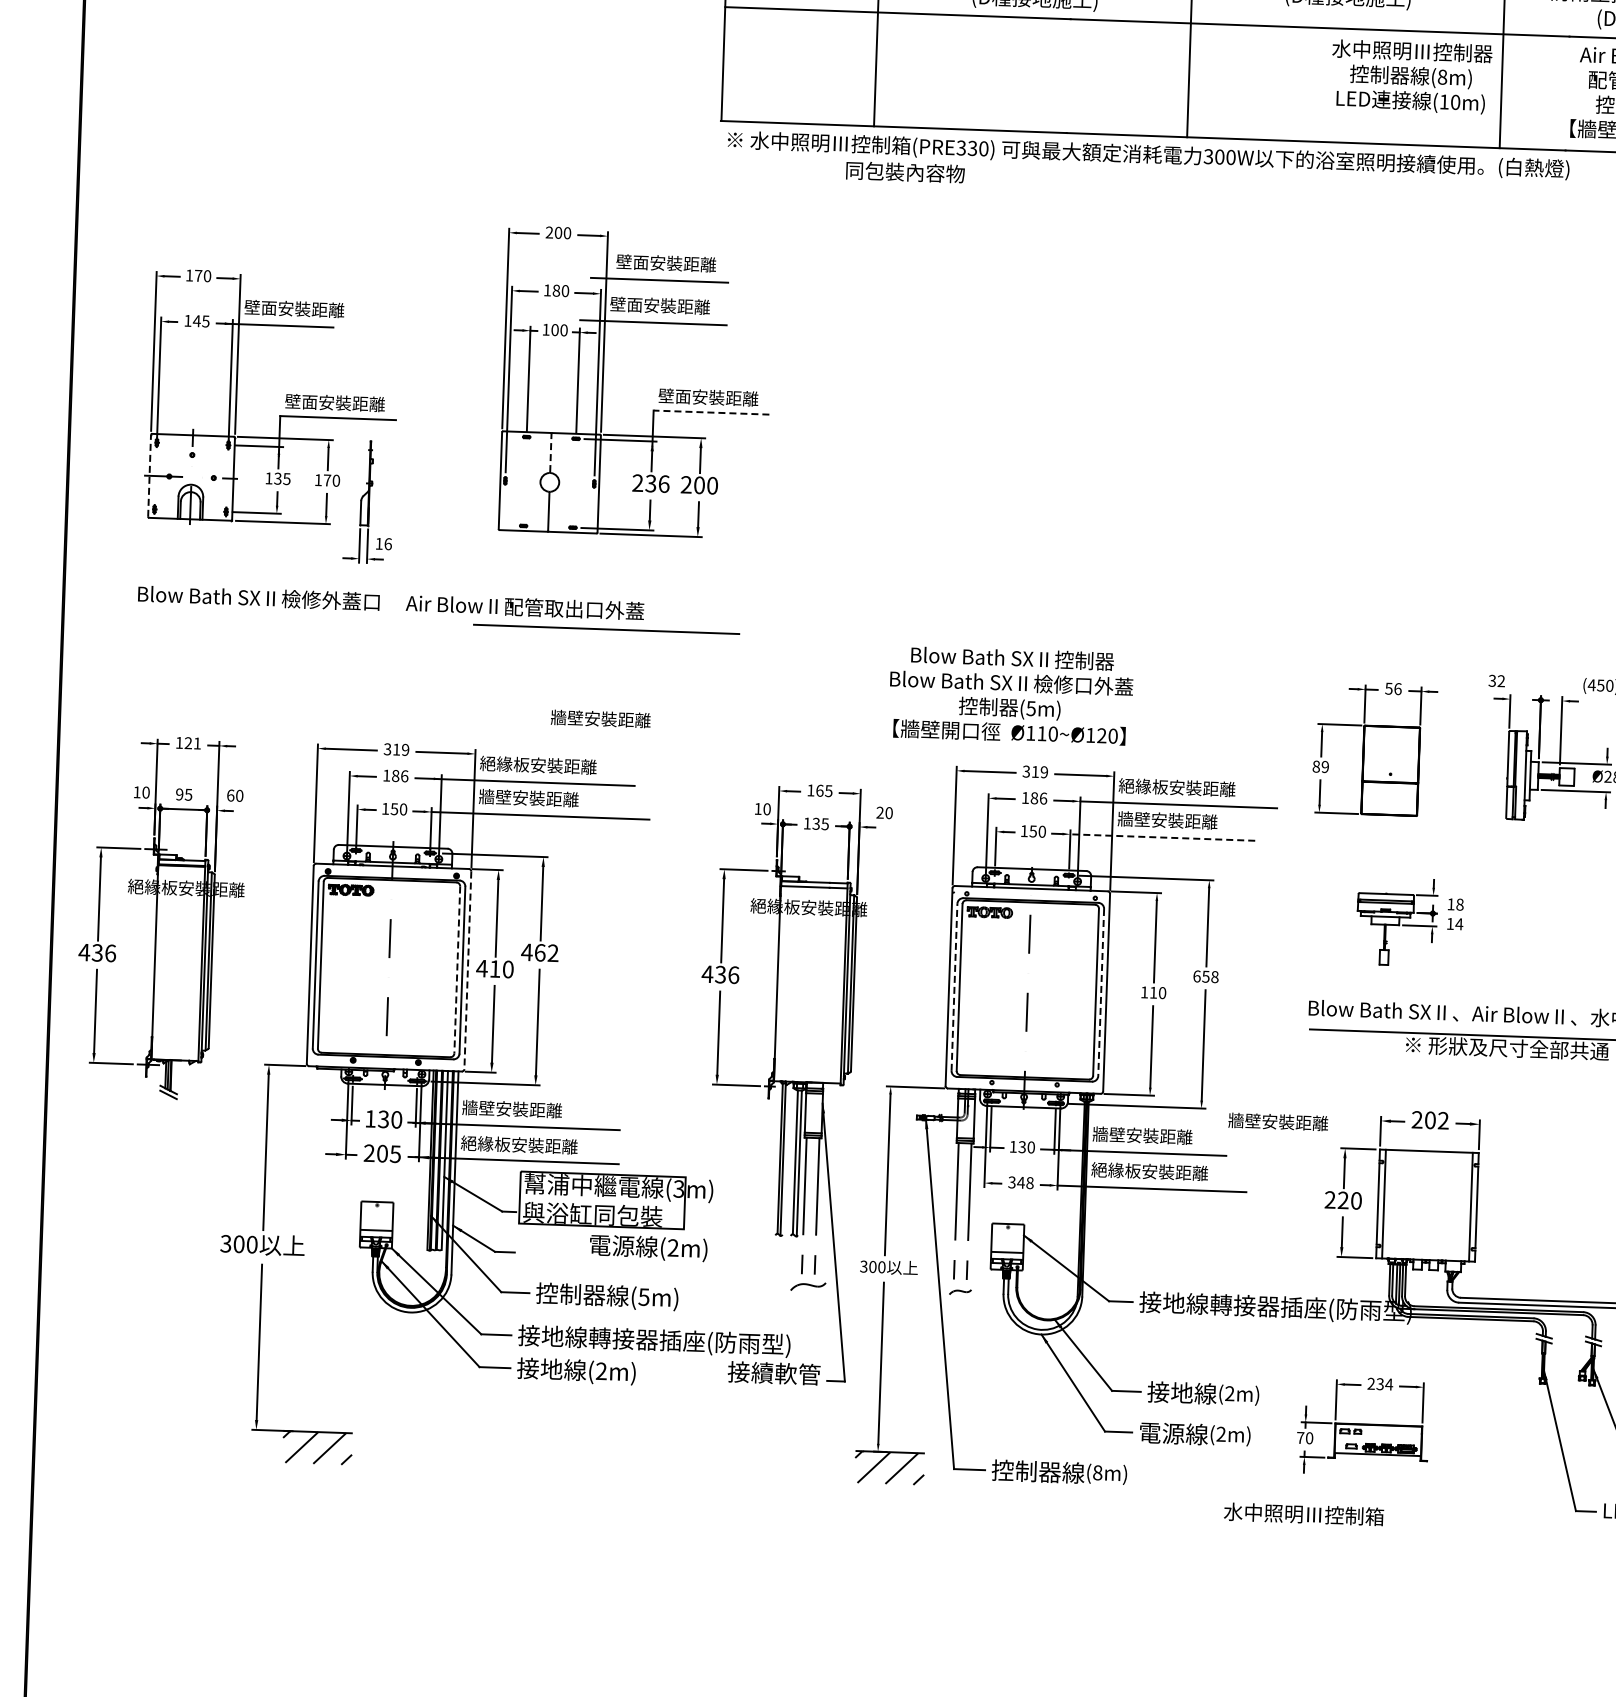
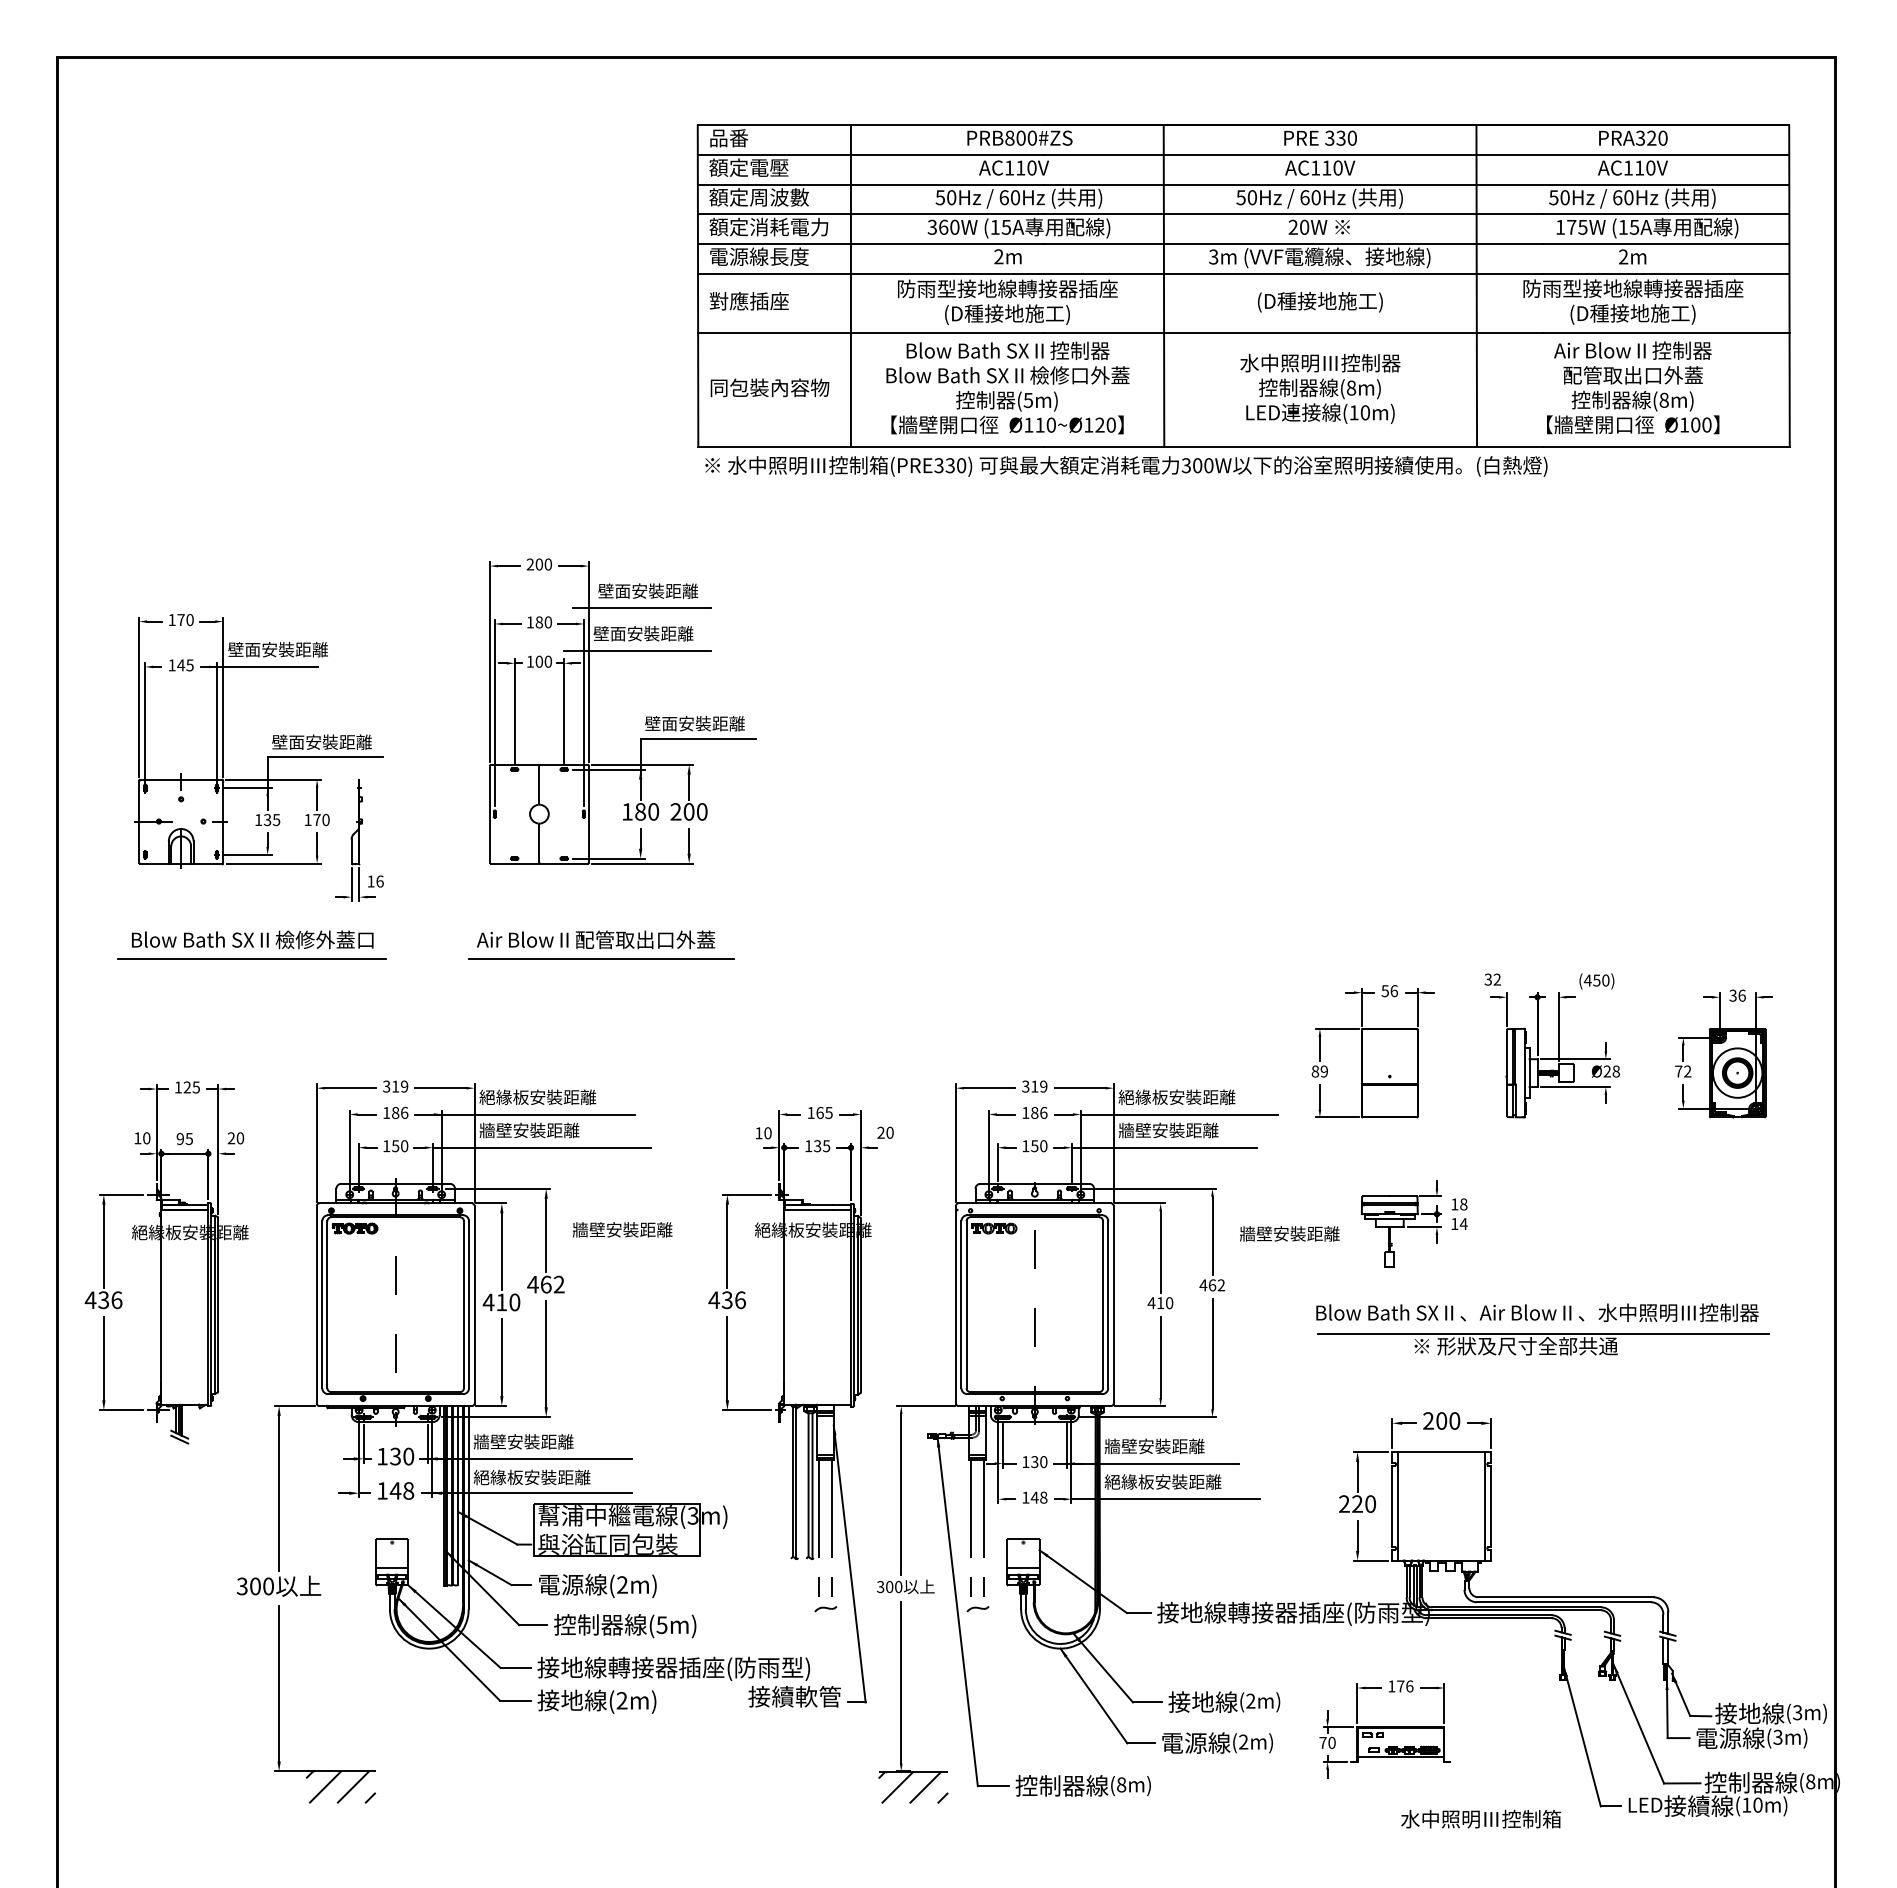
text: (1411, 76) -> (1320, 388), moved
text: (904, 171) -> (769, 387), moved
line: (711, 412) -> (698, 738), dashed -> solid
line: (550, 452) -> (539, 784), dashed -> solid
line: (149, 475) -> (139, 821), dashed -> solid
text: (650, 483) -> (640, 811), 236 -> 180
text: (525, 606) -> (596, 939), moved
line: (257, 617) -> (251, 959), added
text: (1010, 694) -> (1007, 387), moved
text: (600, 718) -> (622, 1229), moved
text: (196, 743) -> (195, 1087), 121 -> 125
text: (230, 795) -> (231, 1138), 60 -> 20
line: (1162, 837) -> (1164, 1147), dashed -> solid
line: (456, 969) -> (463, 1304), dashed -> solid
line: (467, 970) -> (474, 1304), dashed -> solid
text: (1206, 976) -> (1212, 1285), 658 -> 462
line: (954, 987) -> (961, 1304), dashed -> solid
line: (1101, 992) -> (1108, 1304), dashed -> solid
text: (1144, 992) -> (1151, 1303), 110 -> 410
text: (1443, 1120) -> (1454, 1420), 202 -> 200
text: (1278, 1121) -> (1289, 1233), moved
text: (382, 1153) -> (395, 1490), 205 -> 148
text: (1011, 1182) -> (1025, 1497), 348 -> 148
text: (648, 1247) -> (597, 1585), moved
part: (807, 1287) -> (825, 1609), size x0.62
text: (1379, 1384) -> (1400, 1686), 234 -> 176
text: (1303, 1513) -> (1480, 1818), moved

